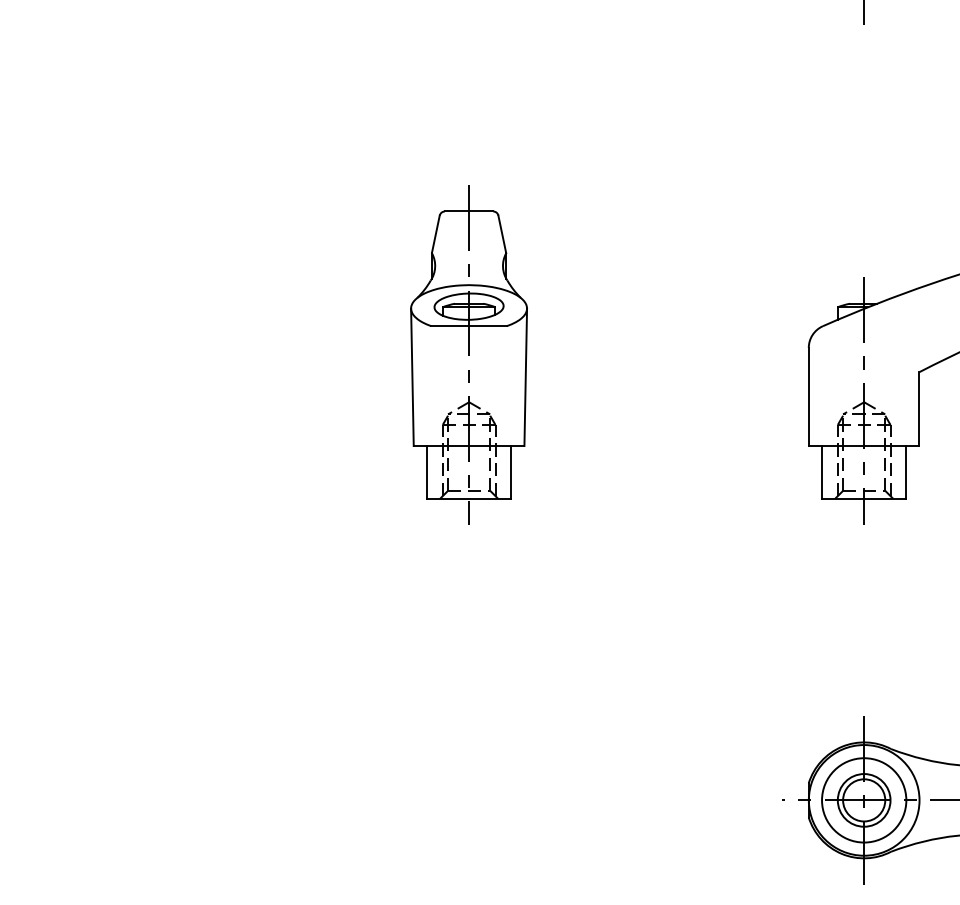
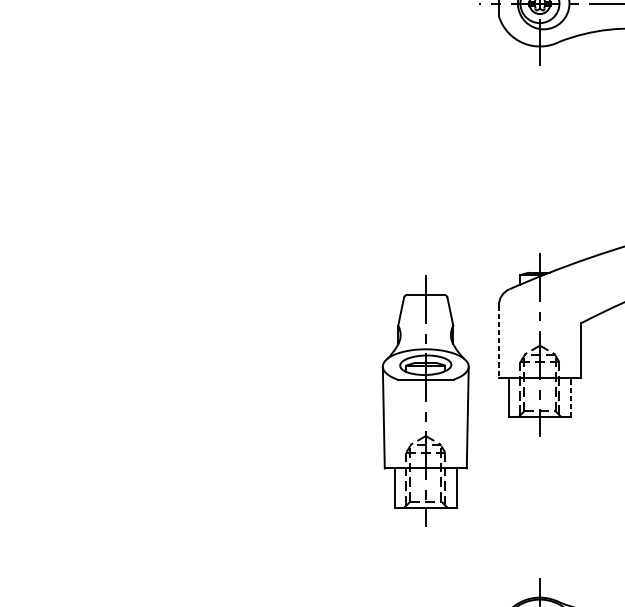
part: (468, 354) -> (425, 400), moved
line: (808, 397) -> (498, 342), solid -> dashed
line: (906, 471) -> (571, 396), solid -> dashed

